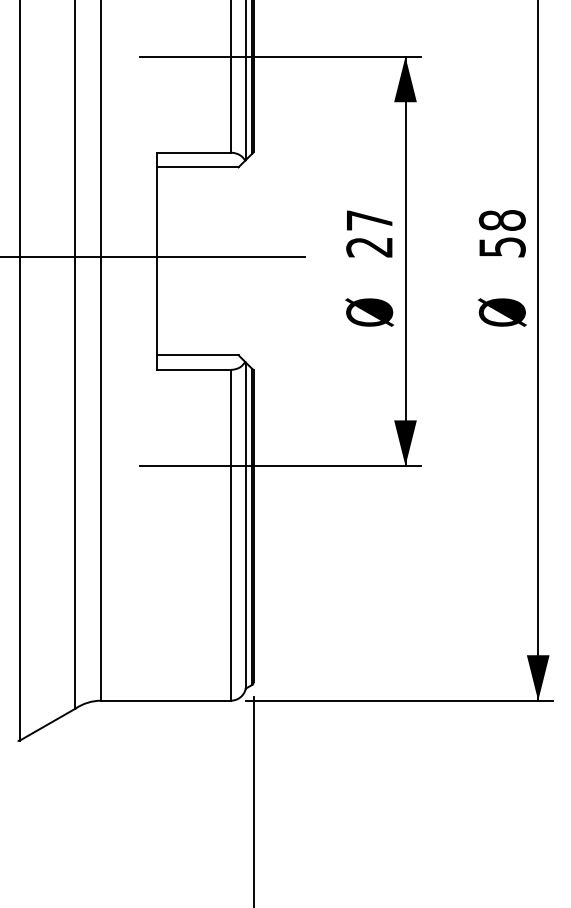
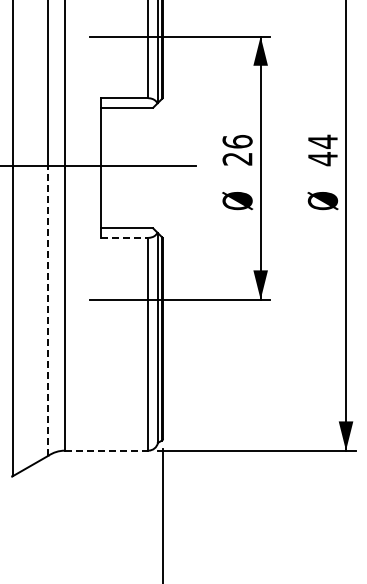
text: (369, 219) -> (237, 141), 27 -> 26
text: (501, 233) -> (322, 150), 58 -> 44
line: (193, 369) -> (124, 237), solid -> dashed
line: (75, 484) -> (48, 311), solid -> dashed
line: (165, 700) -> (106, 450), solid -> dashed

